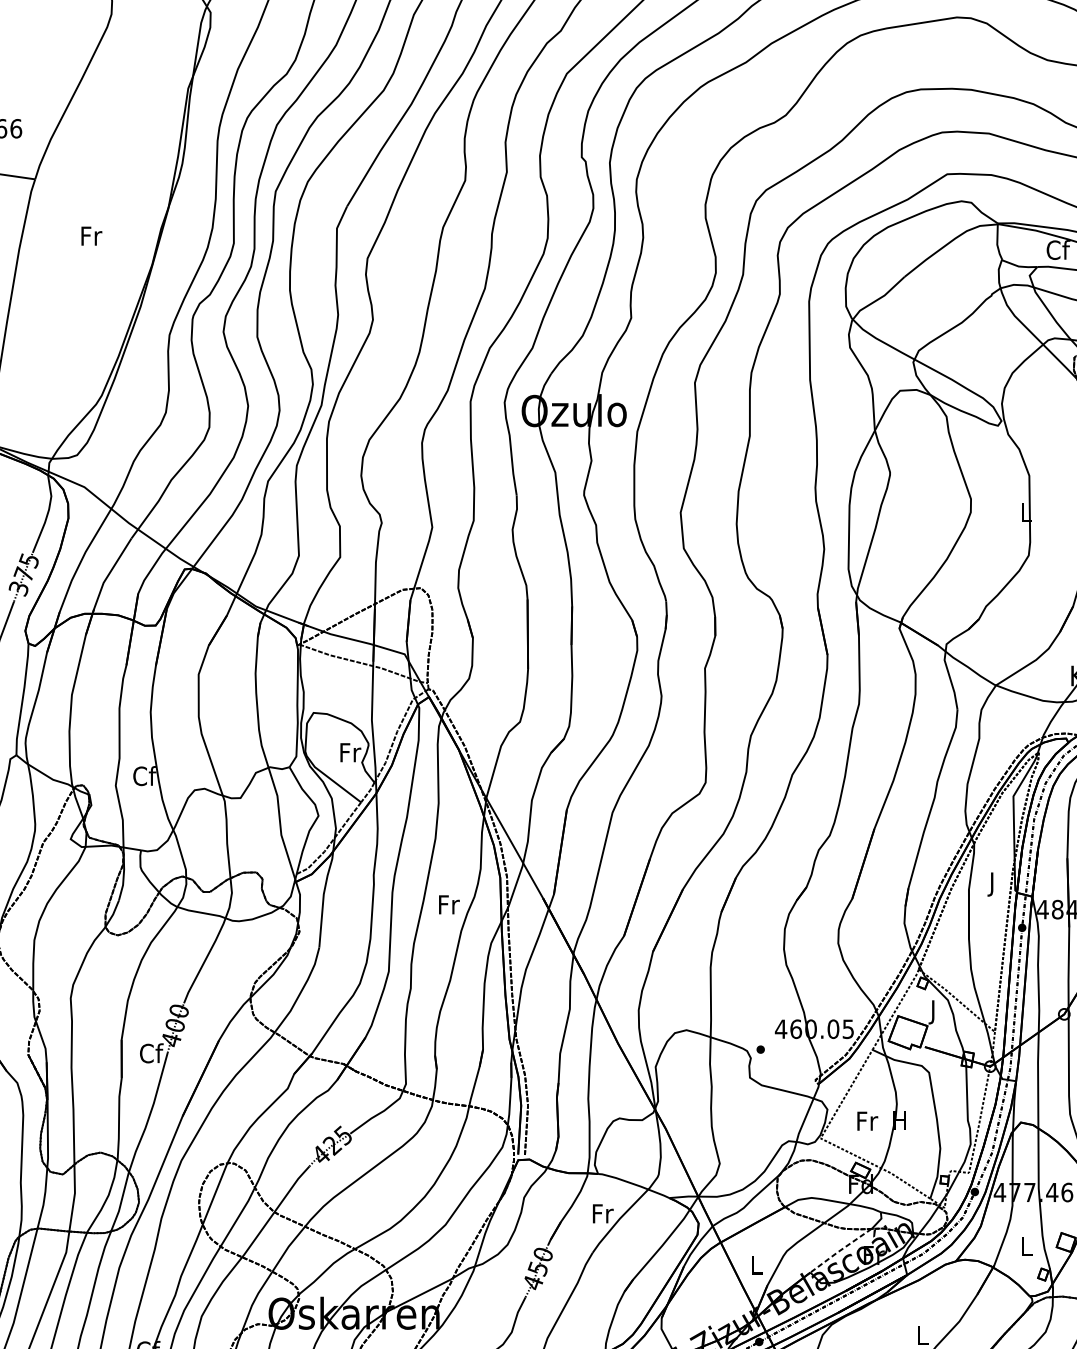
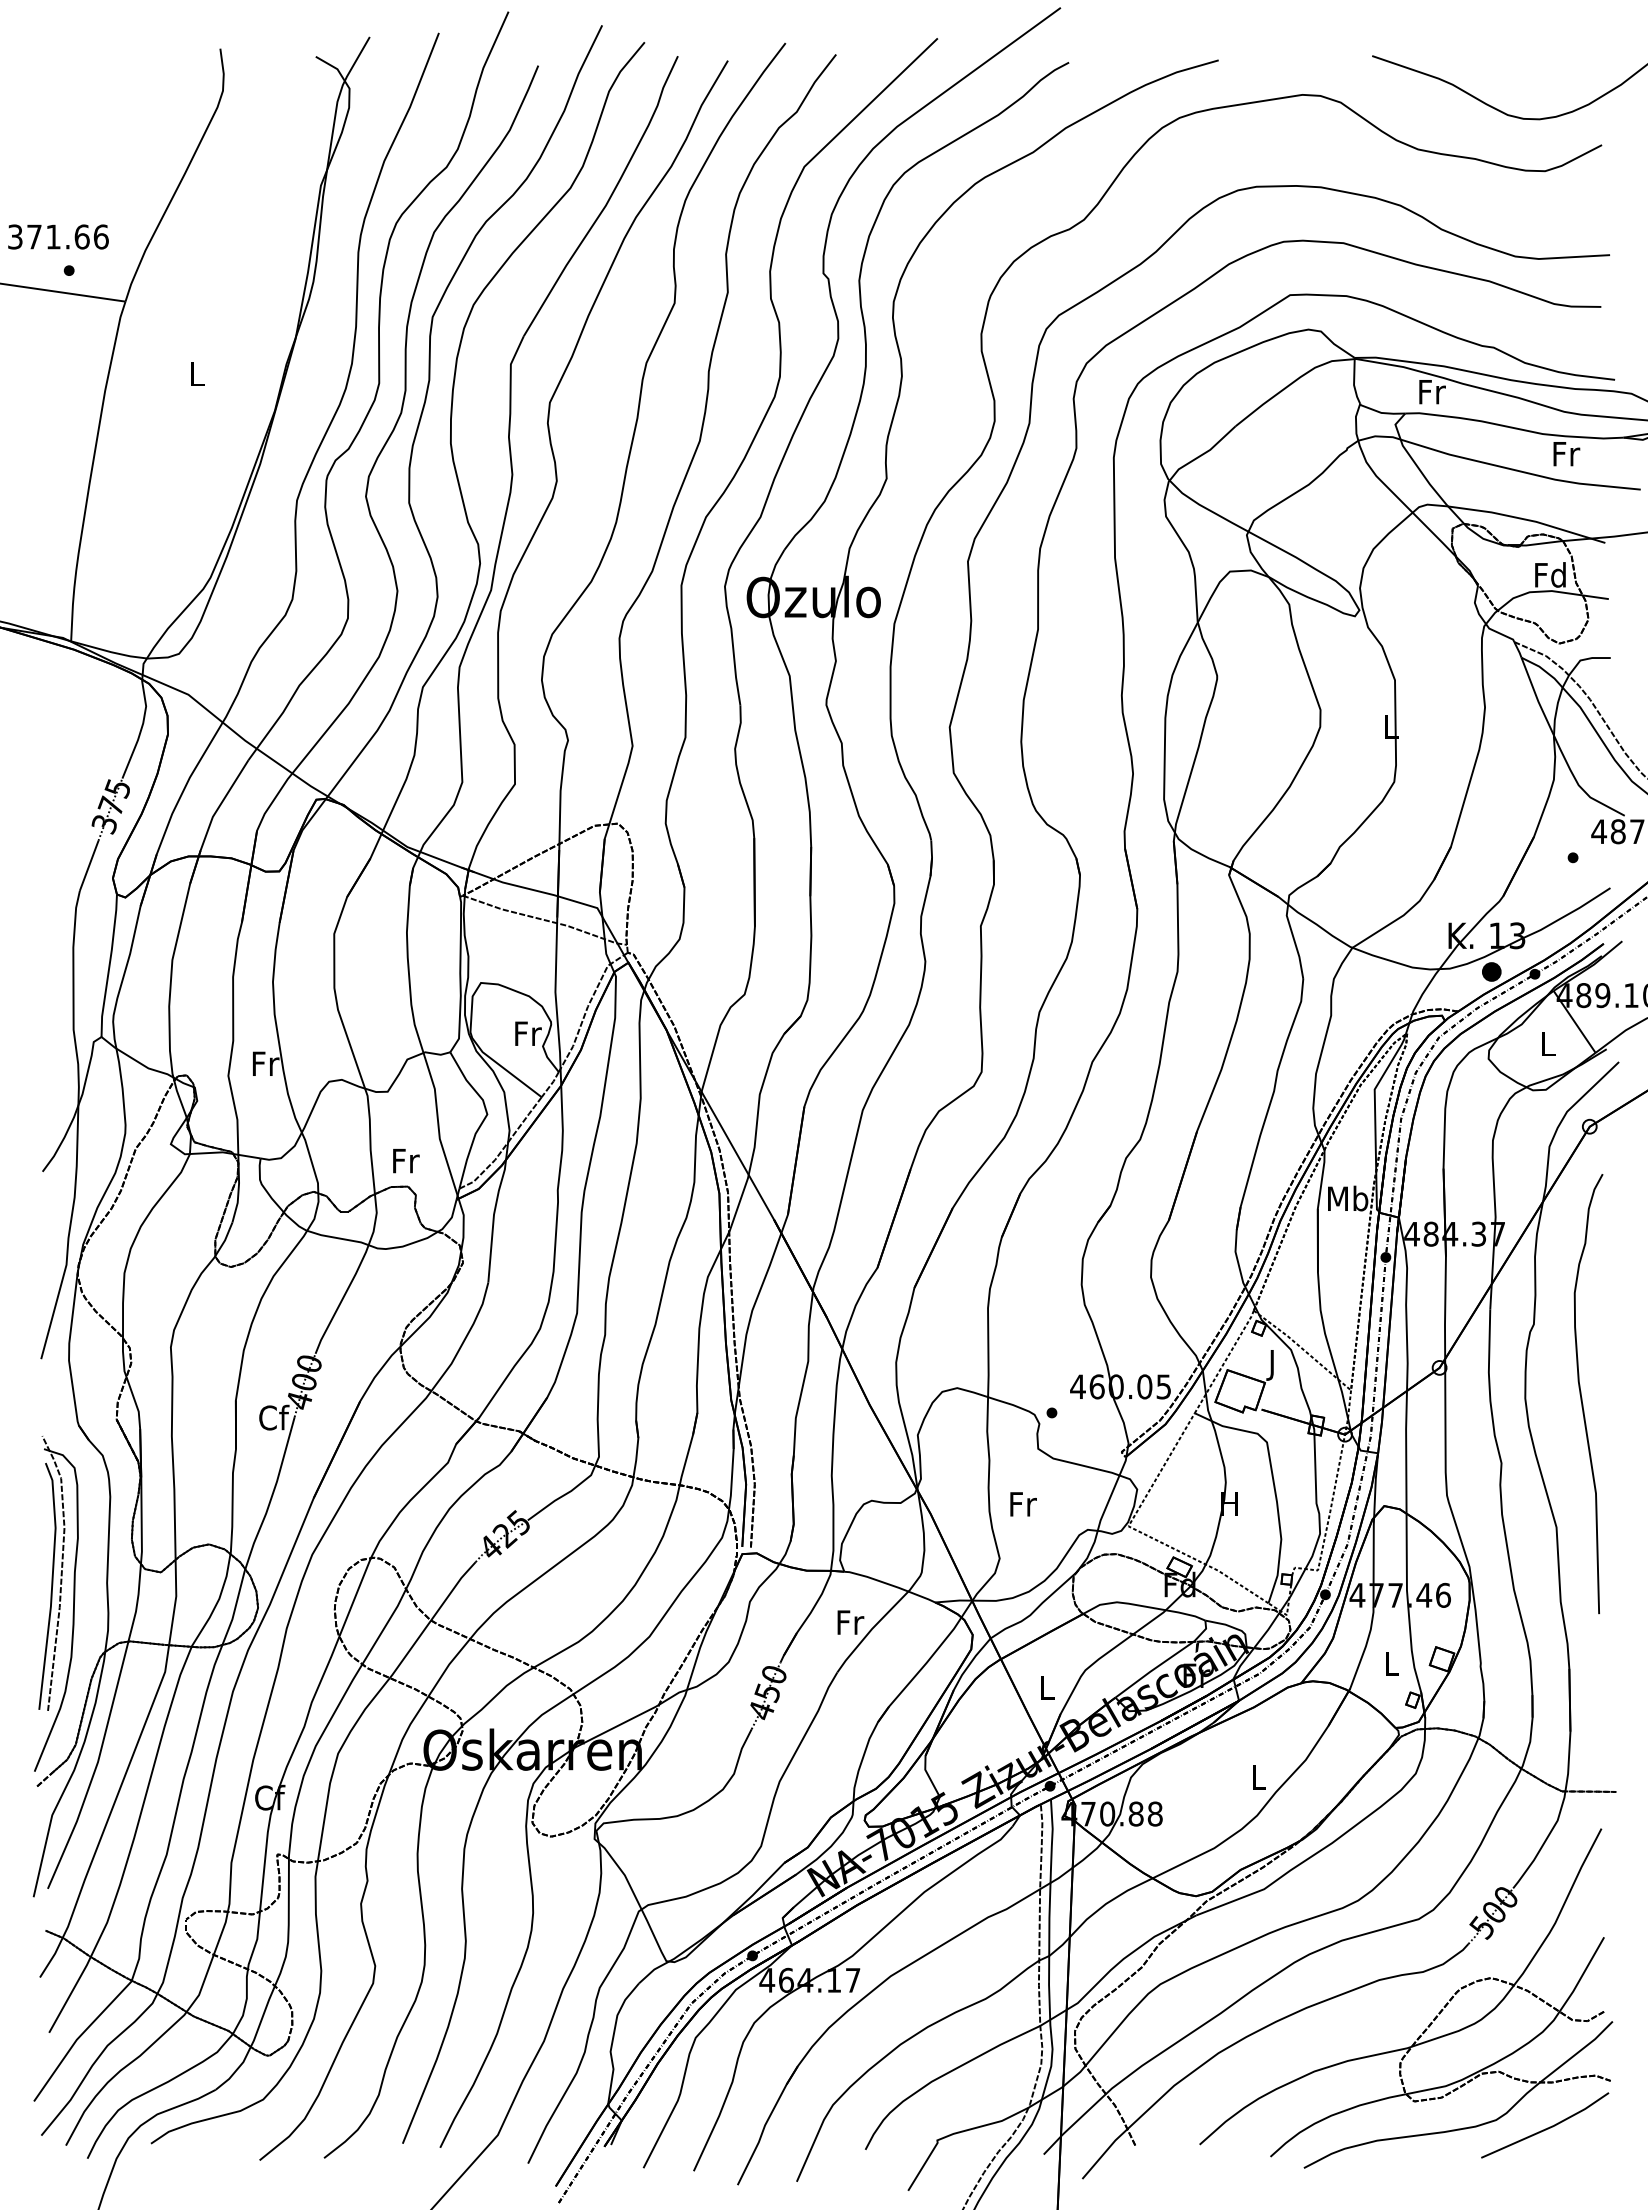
text: (91, 236) -> (197, 374), Fr -> L
text: (1058, 249) -> (1432, 391), Cf -> Fr
text: (144, 775) -> (265, 1063), Cf -> Fr
text: (992, 884) -> (1348, 1201), J -> Mb
text: (449, 905) -> (406, 1161), moved
text: (867, 1121) -> (1023, 1504), moved
line: (840, 1250) -> (1153, 1669), dashed -> solid

